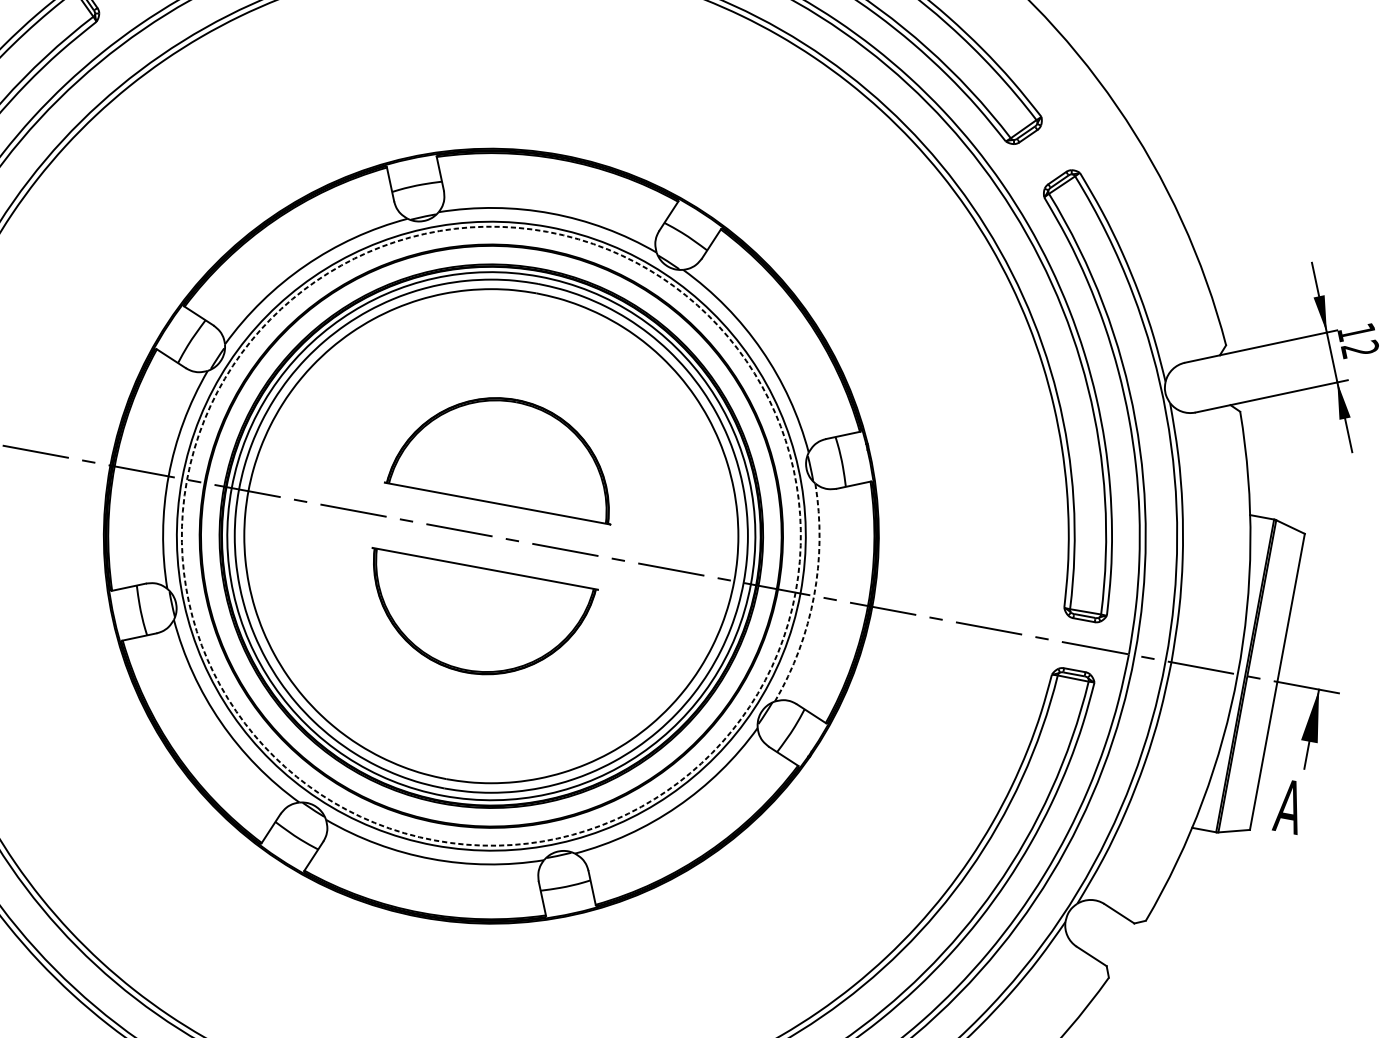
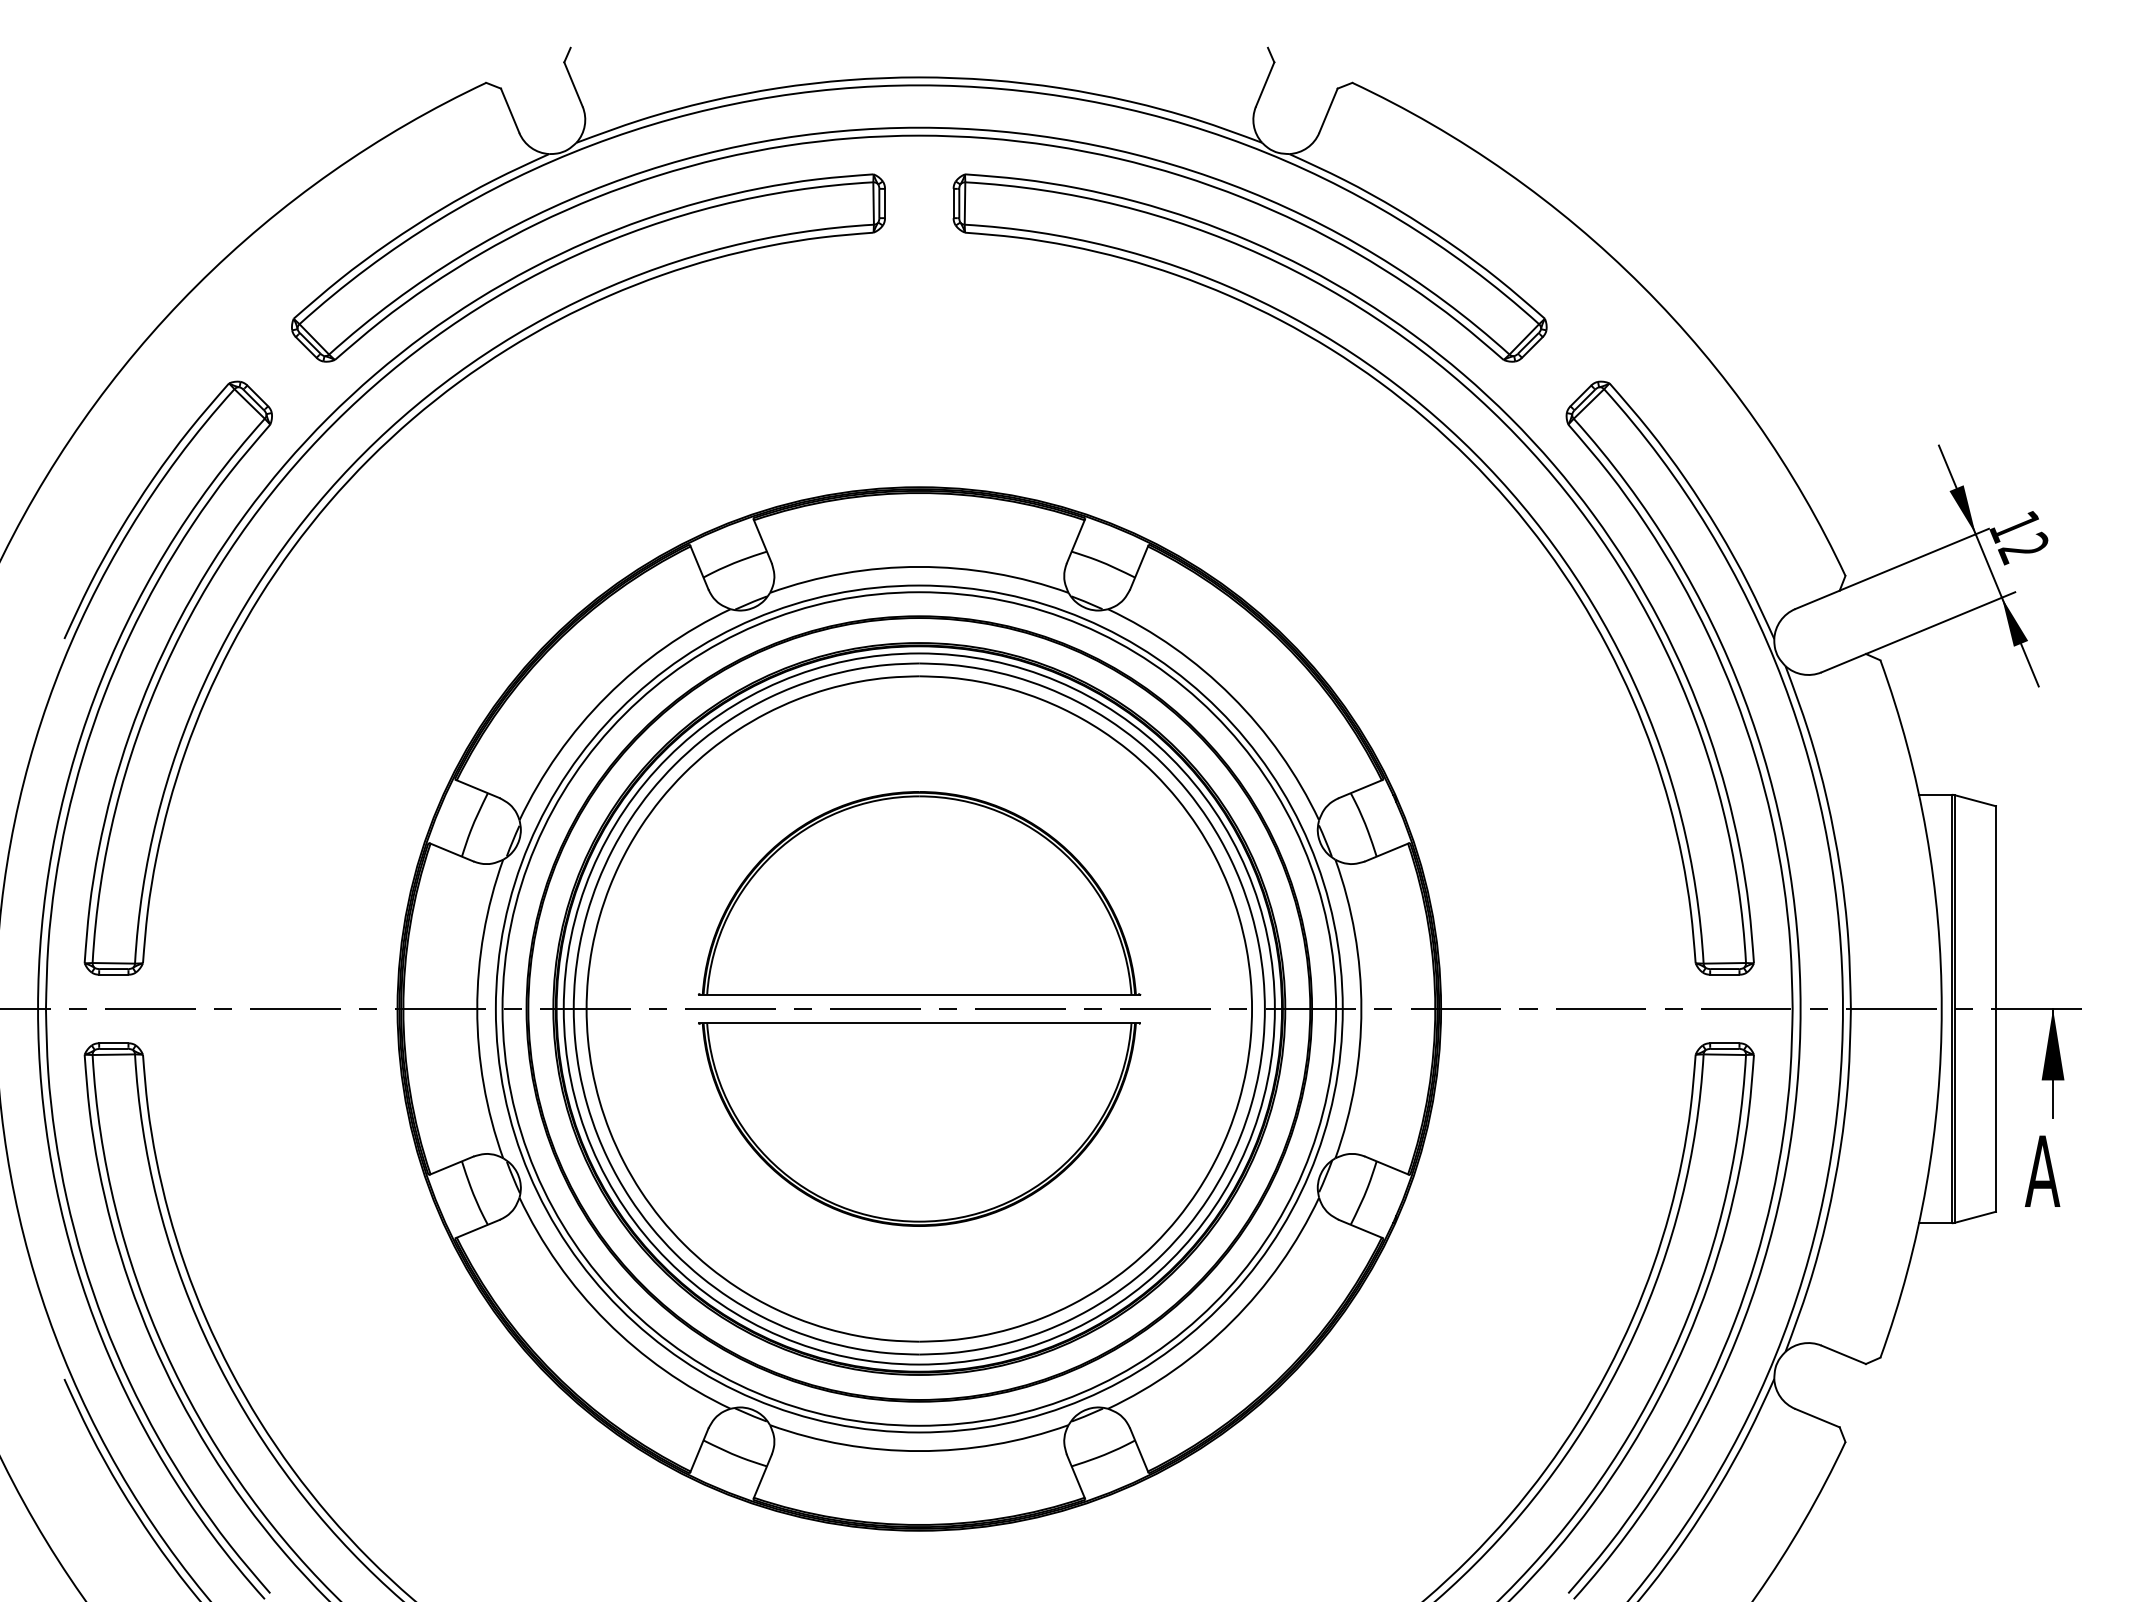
part: (507, 451) -> (919, 893), size x1.43
circle: (491, 535) -> (919, 1008), dashed -> solid
arc: (814, 596) -> (1361, 1009), dashed -> solid
part: (475, 620) -> (919, 1124), size x1.43

